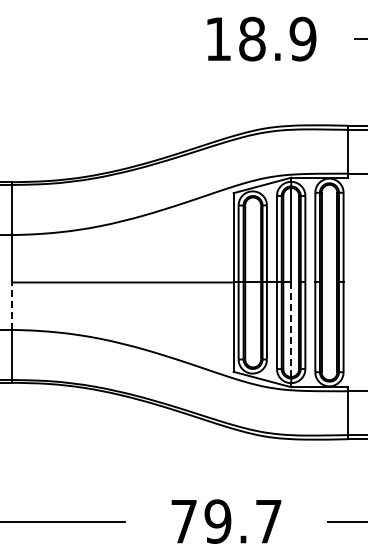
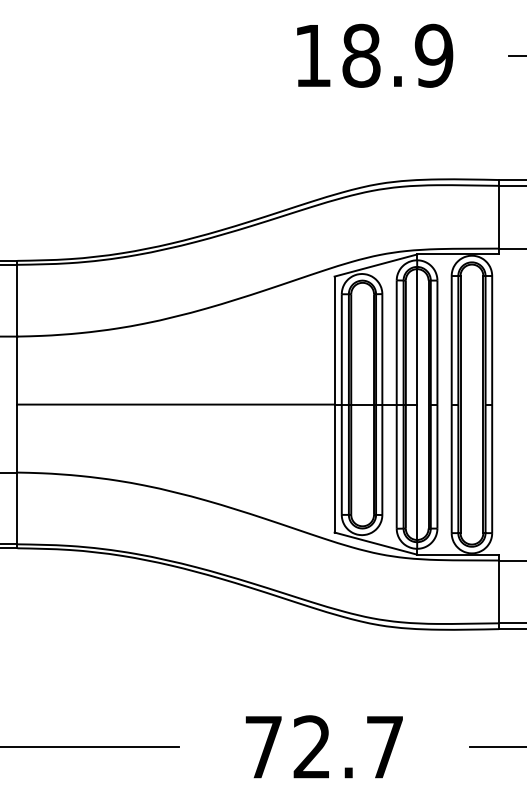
line: (12, 306) -> (17, 438), dashed -> solid
line: (291, 329) -> (417, 471), dashed -> solid
text: (217, 521) -> (311, 747), 79.7 -> 72.7

